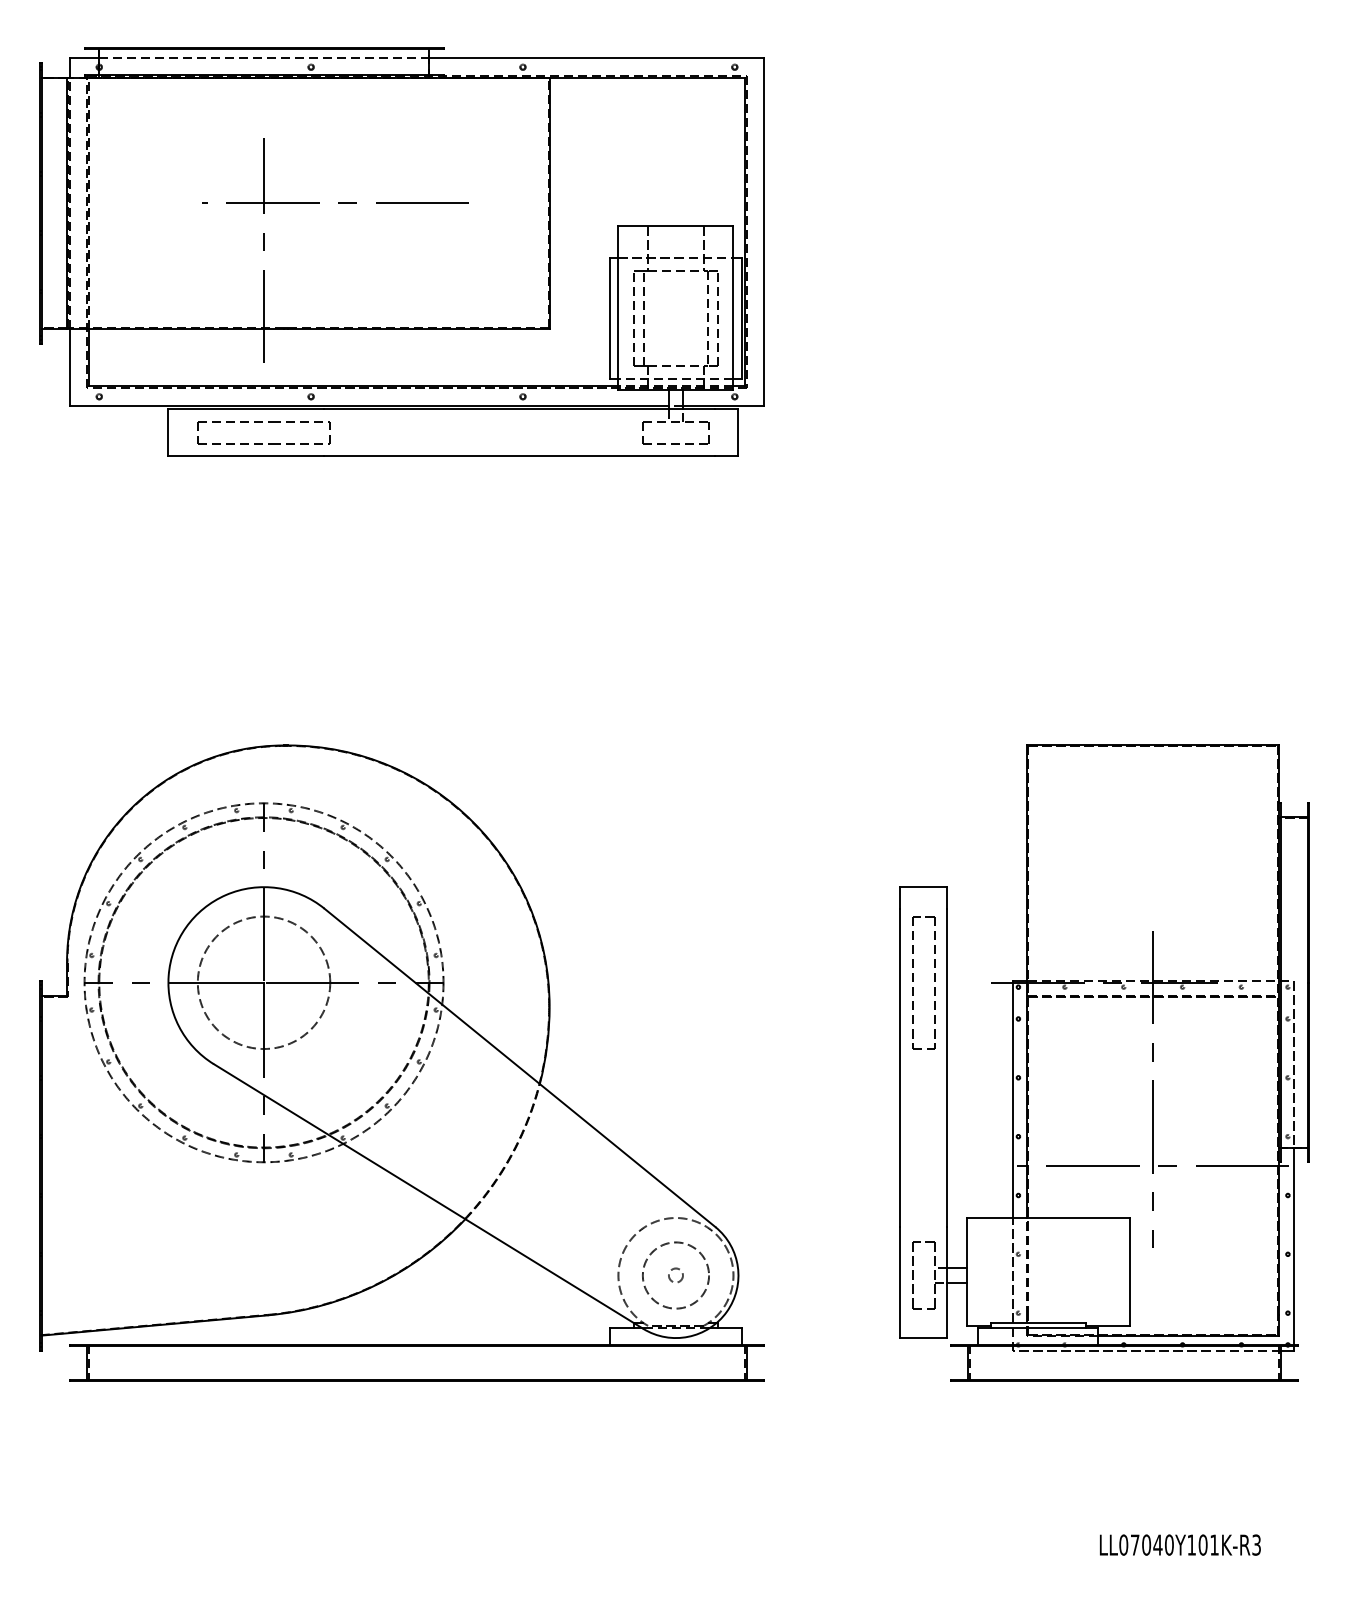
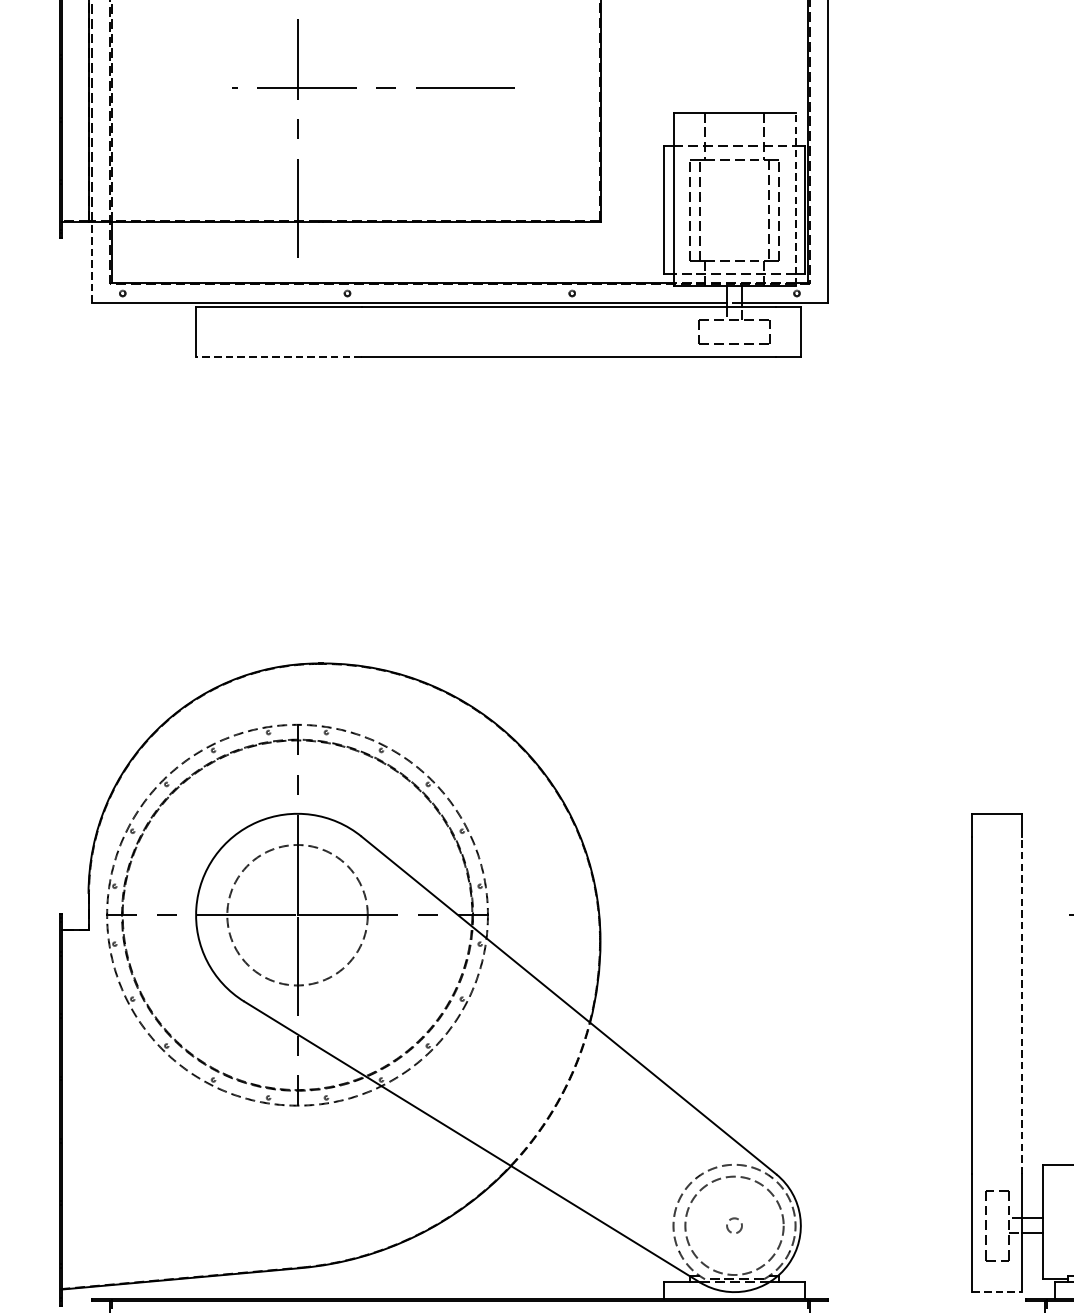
line: (733, 307) -> (795, 198), solid -> dashed
line: (69, 366) -> (91, 261), solid -> dashed
part: (262, 422) -> (295, 320), removed
line: (246, 456) -> (278, 356), solid -> dashed
part: (913, 981) -> (986, 913), removed
line: (947, 1067) -> (1022, 1005), solid -> dashed
circle: (675, 1275) -> (734, 1225), size x1.4
line: (923, 1338) -> (997, 1292), solid -> dashed

